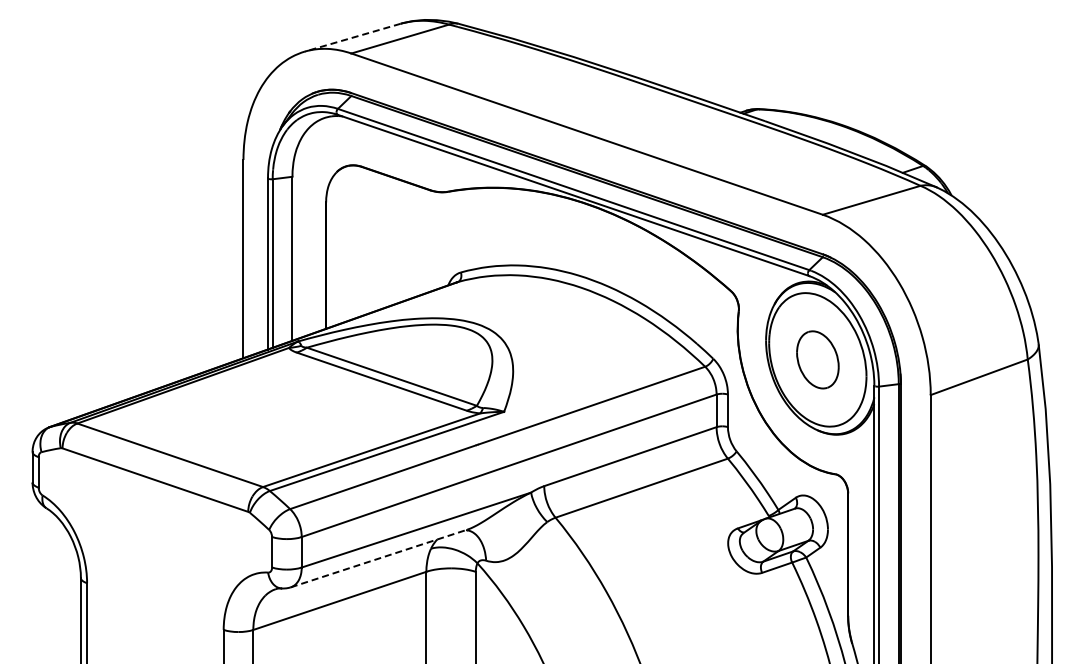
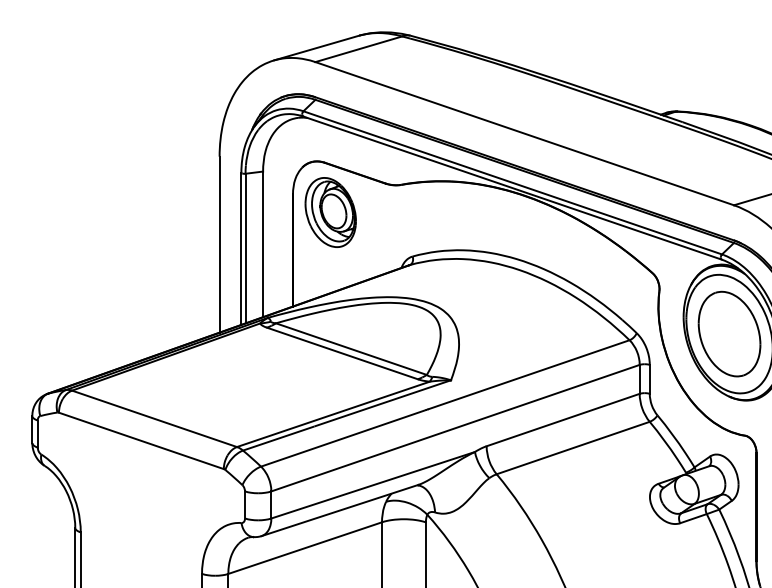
line: (352, 37) -> (316, 47), dashed -> solid
part: (368, 222) -> (330, 212), added
part: (817, 359) -> (729, 333), size x1.67
line: (379, 558) -> (340, 510), dashed -> solid

